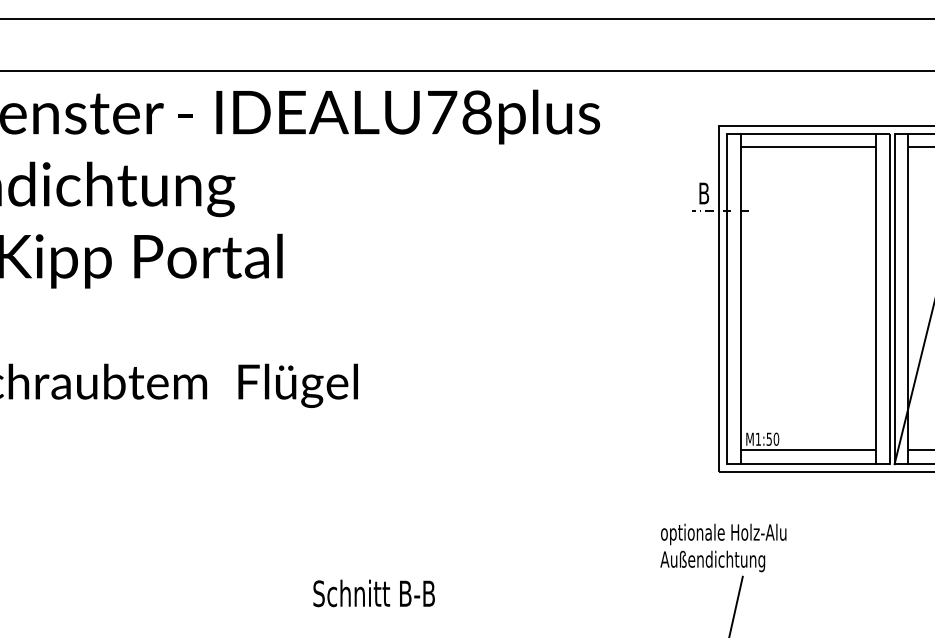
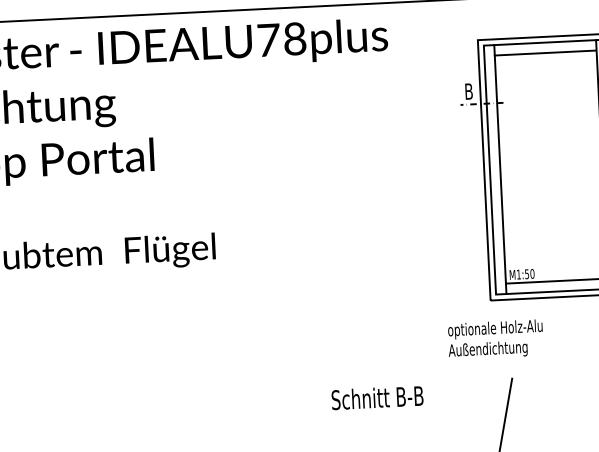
text: (723, 547) -> (495, 339), moved
text: (373, 593) -> (377, 397), moved

